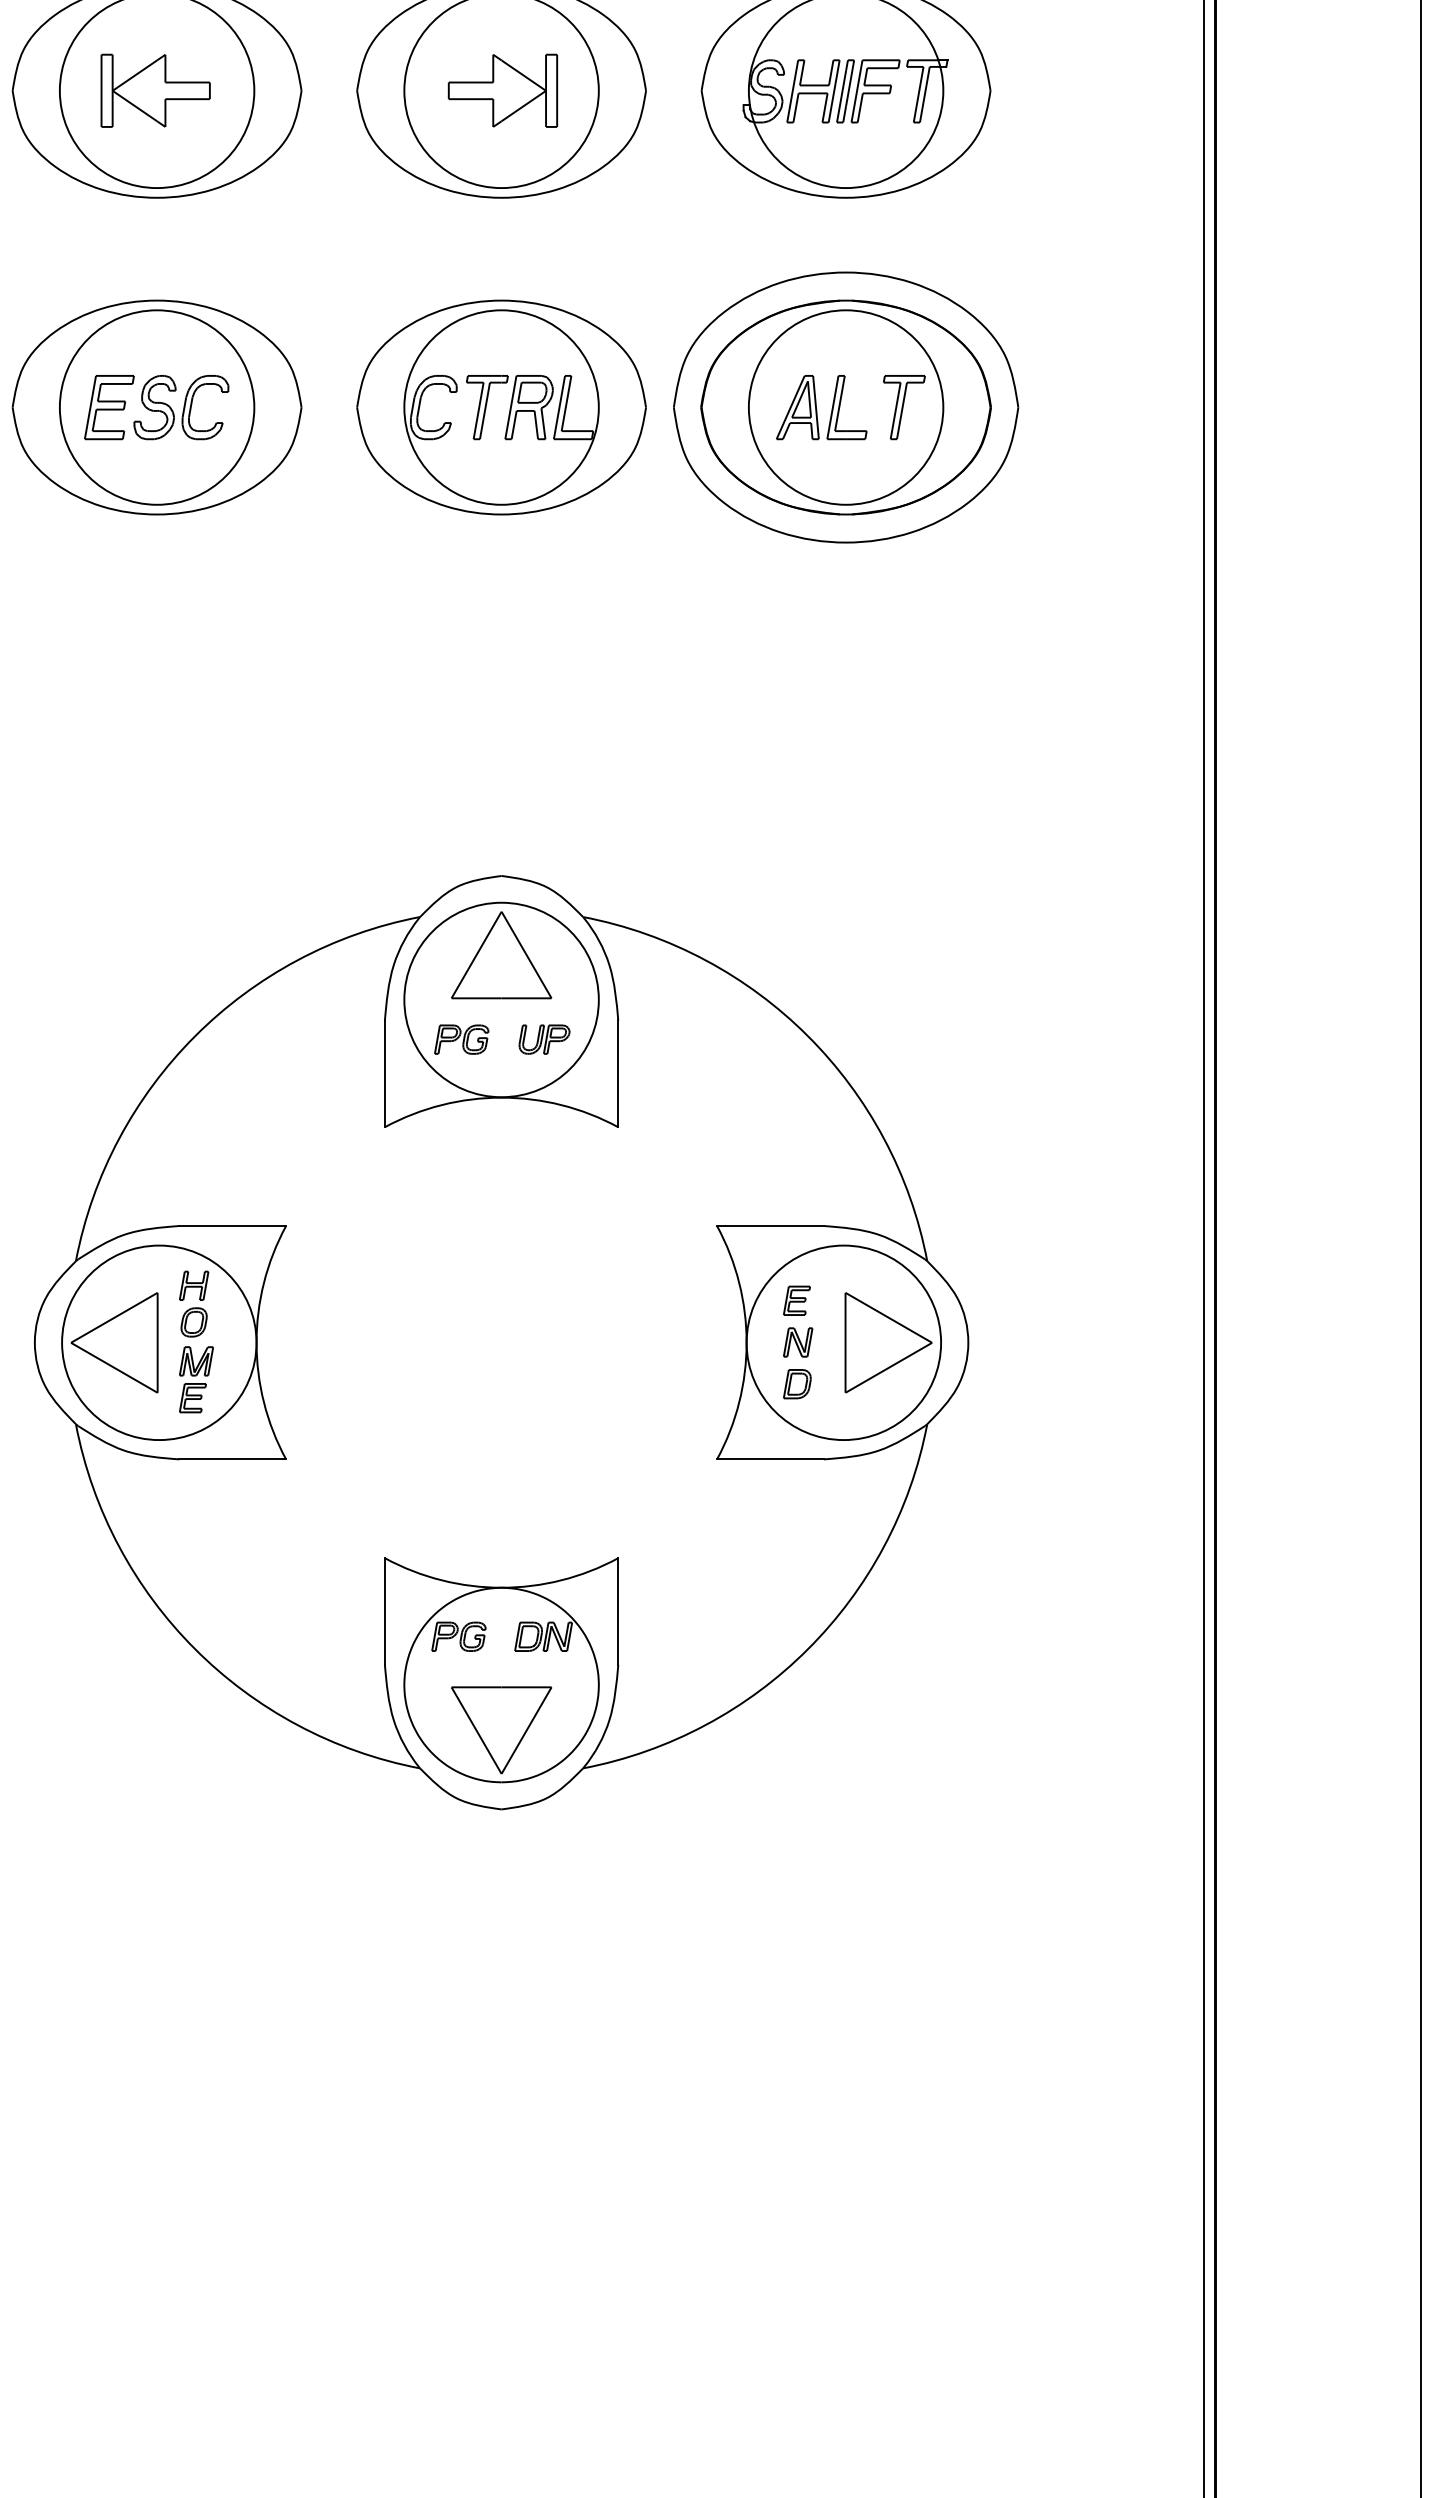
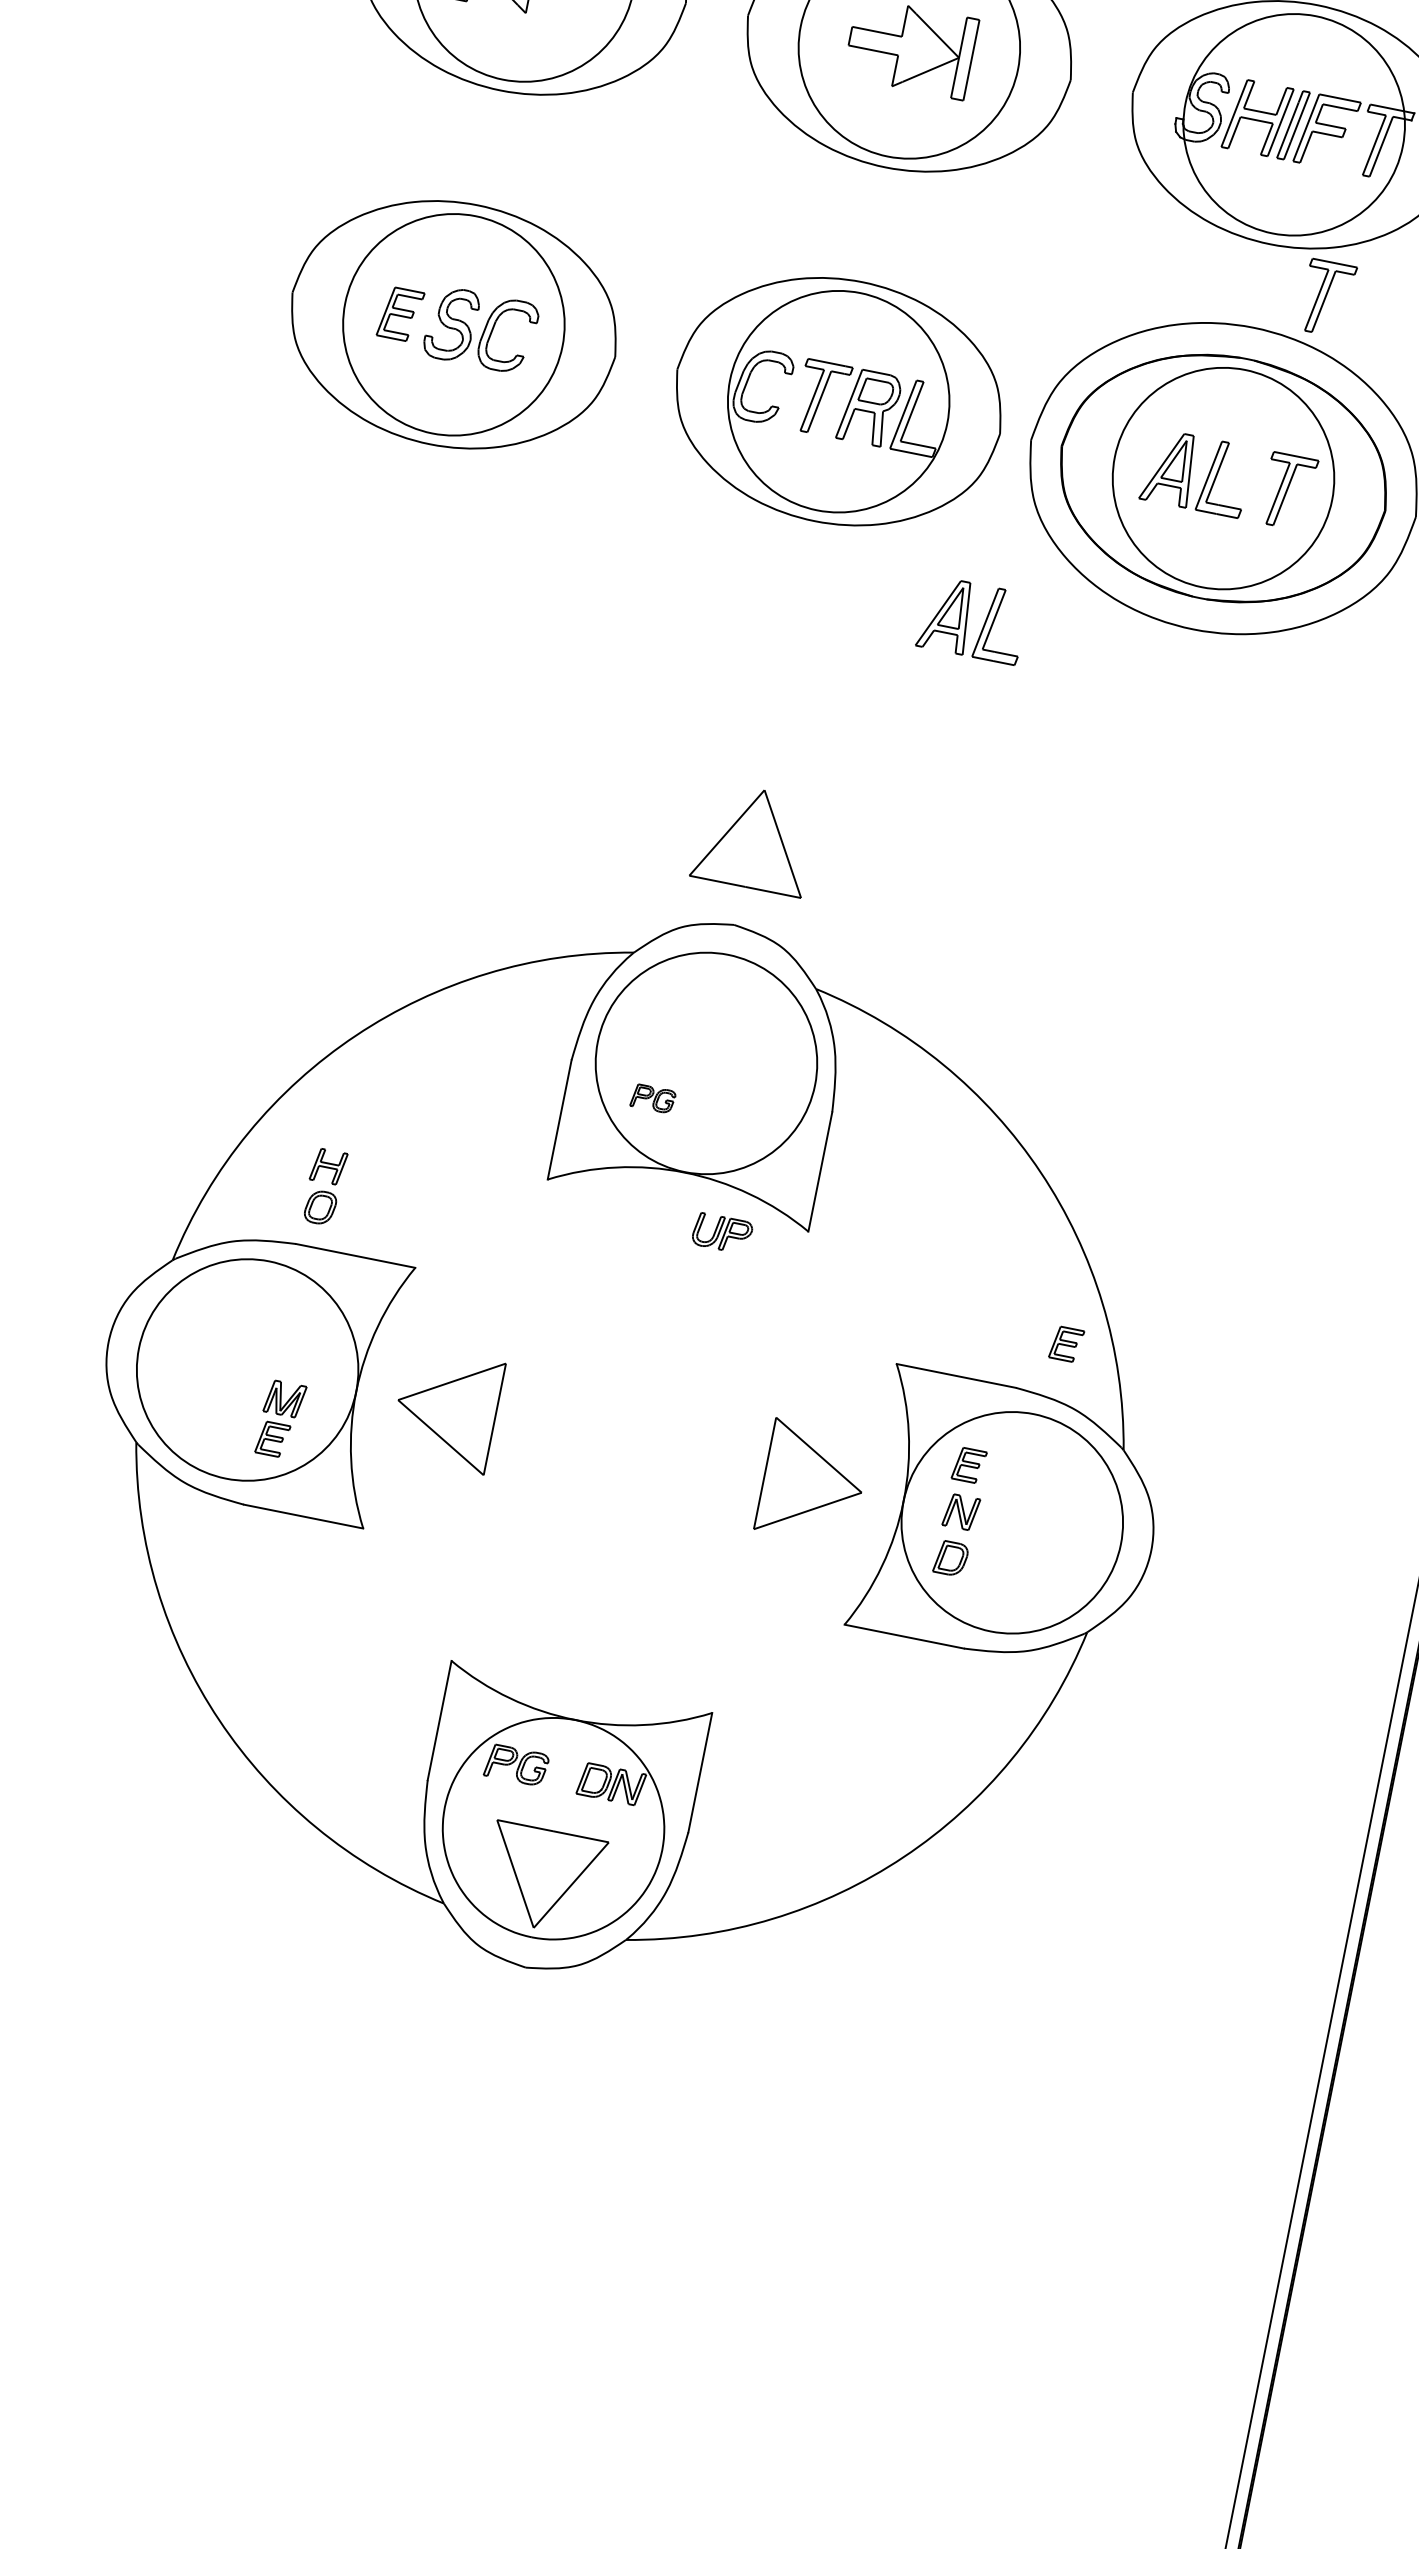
part: (904, 234) -> (1327, 298), added
part: (109, 407) -> (400, 314), size x0.7
part: (654, 572) -> (972, 620), added
part: (501, 955) -> (754, 839), moved
part: (461, 1039) -> (652, 1098), size x0.7
part: (544, 1039) -> (722, 1233), moved
part: (859, 1179) -> (1066, 1343), added
part: (194, 1303) -> (325, 1186), moved
part: (114, 1342) -> (446, 1409), moved
part: (888, 1342) -> (813, 1482), moved

